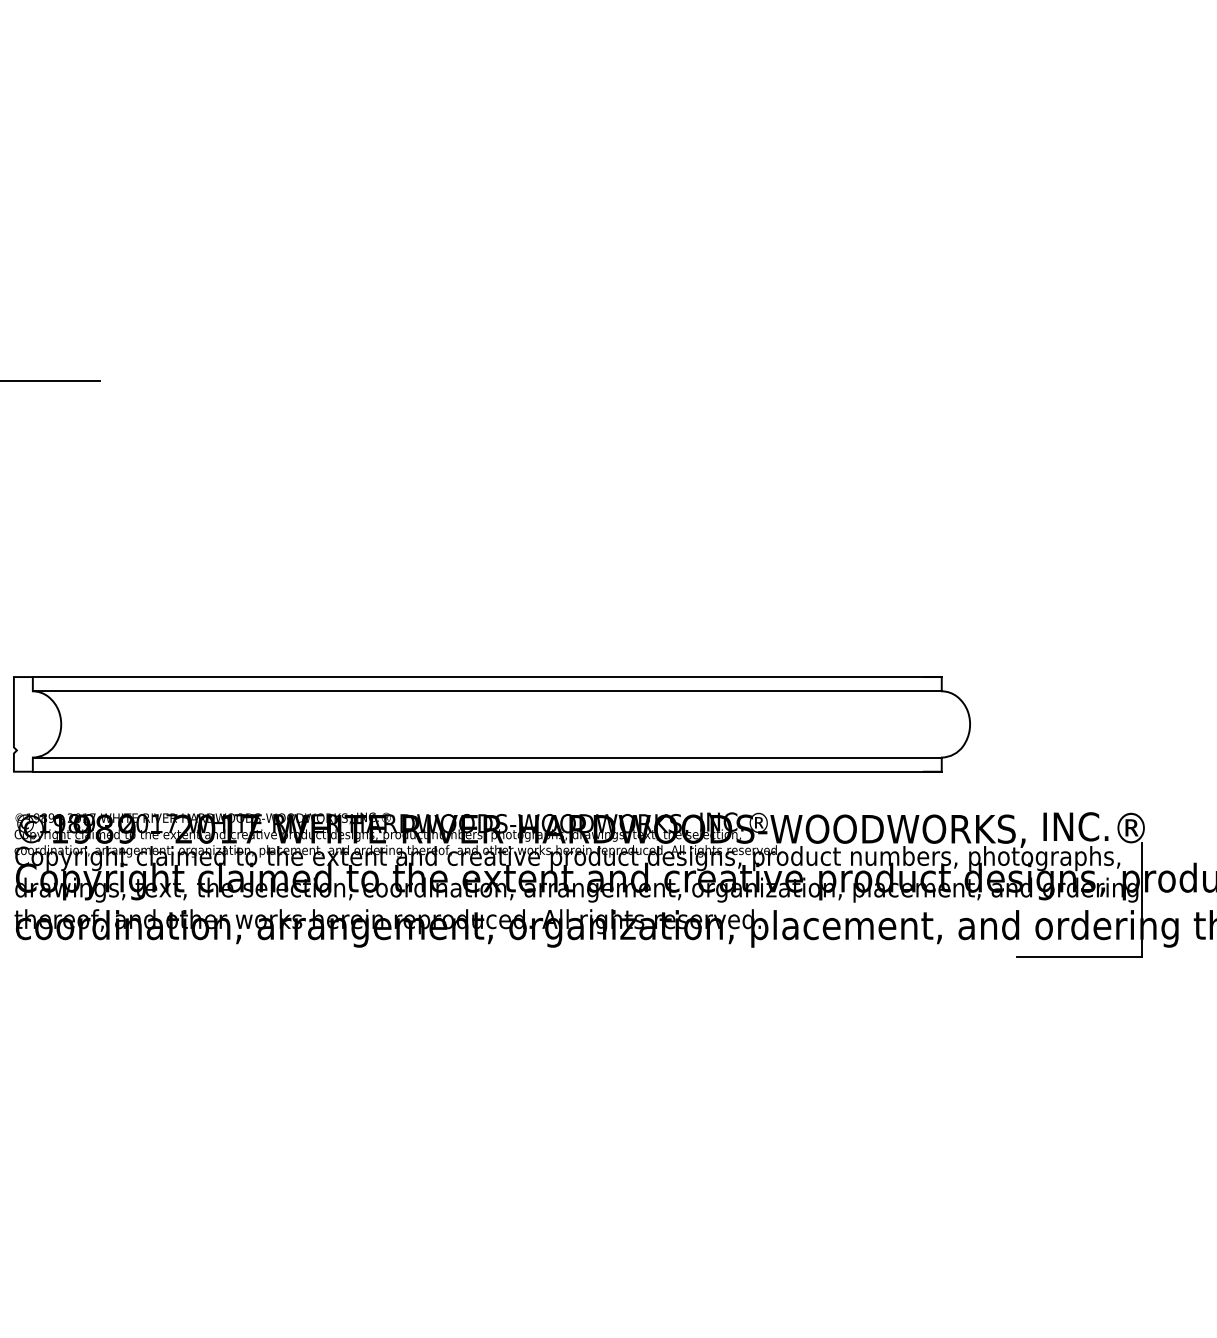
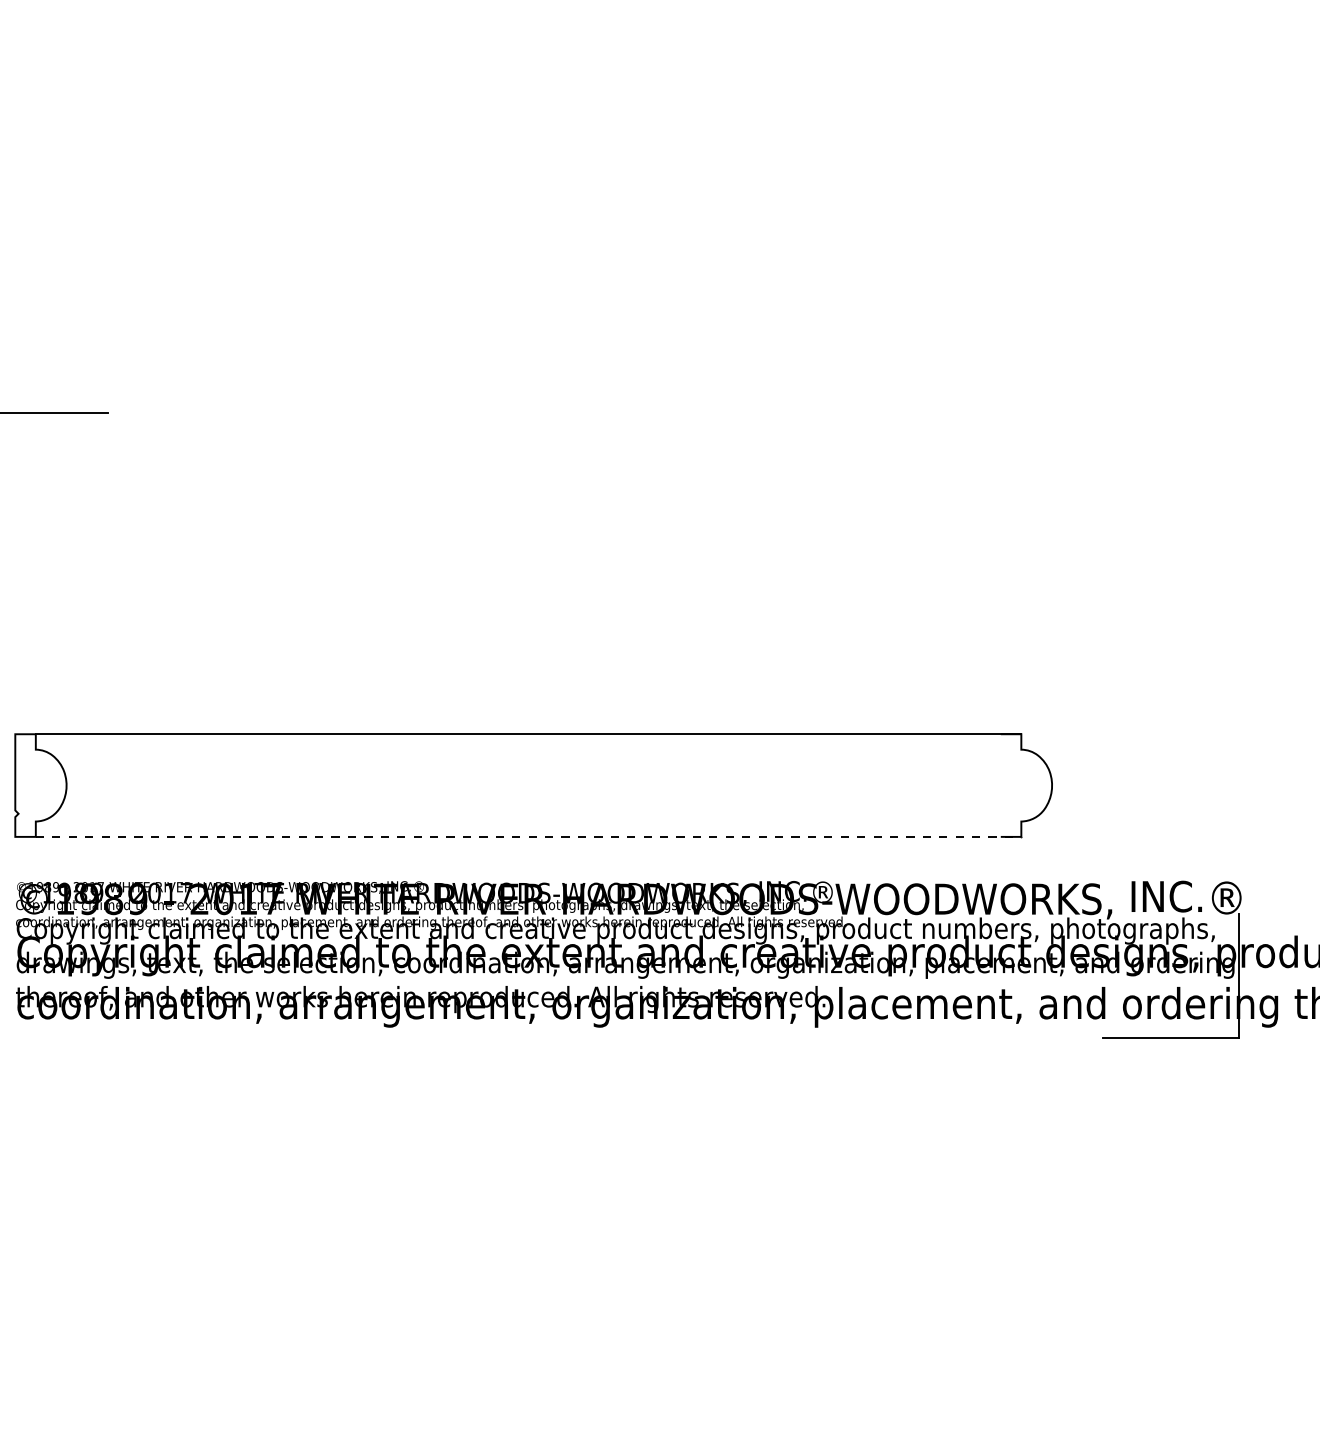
line: (486, 691) -> (527, 749), removed
line: (486, 757) -> (527, 821), removed
line: (487, 771) -> (528, 836), solid -> dashed

